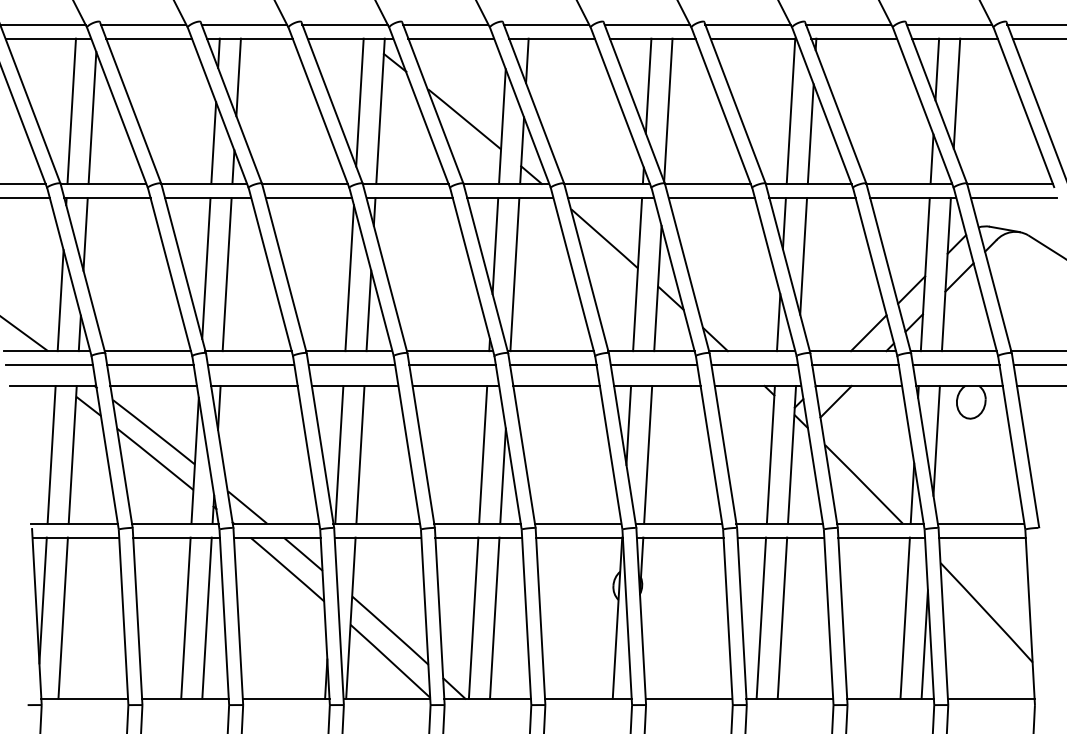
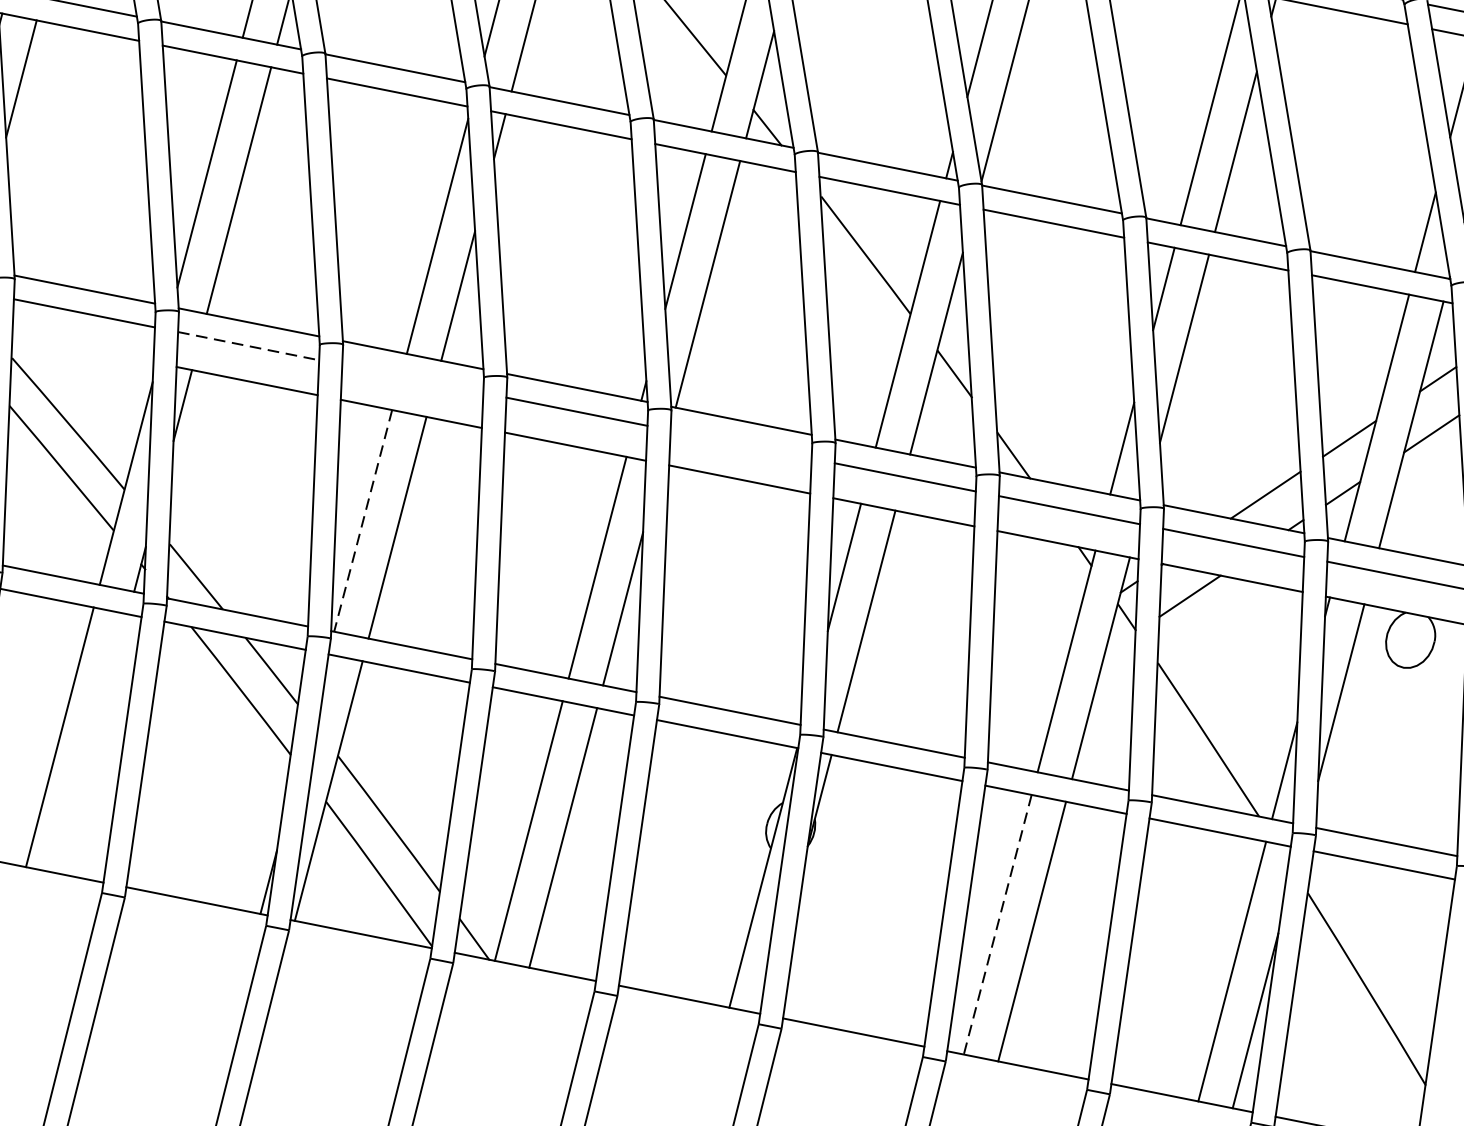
line: (251, 365) -> (249, 346), solid -> dashed
line: (351, 365) -> (412, 379), removed
line: (553, 365) -> (741, 445), removed
line: (153, 385) -> (82, 347), removed
line: (339, 454) -> (363, 520), solid -> dashed
line: (206, 617) -> (93, 742), removed
line: (761, 618) -> (997, 925), solid -> dashed

